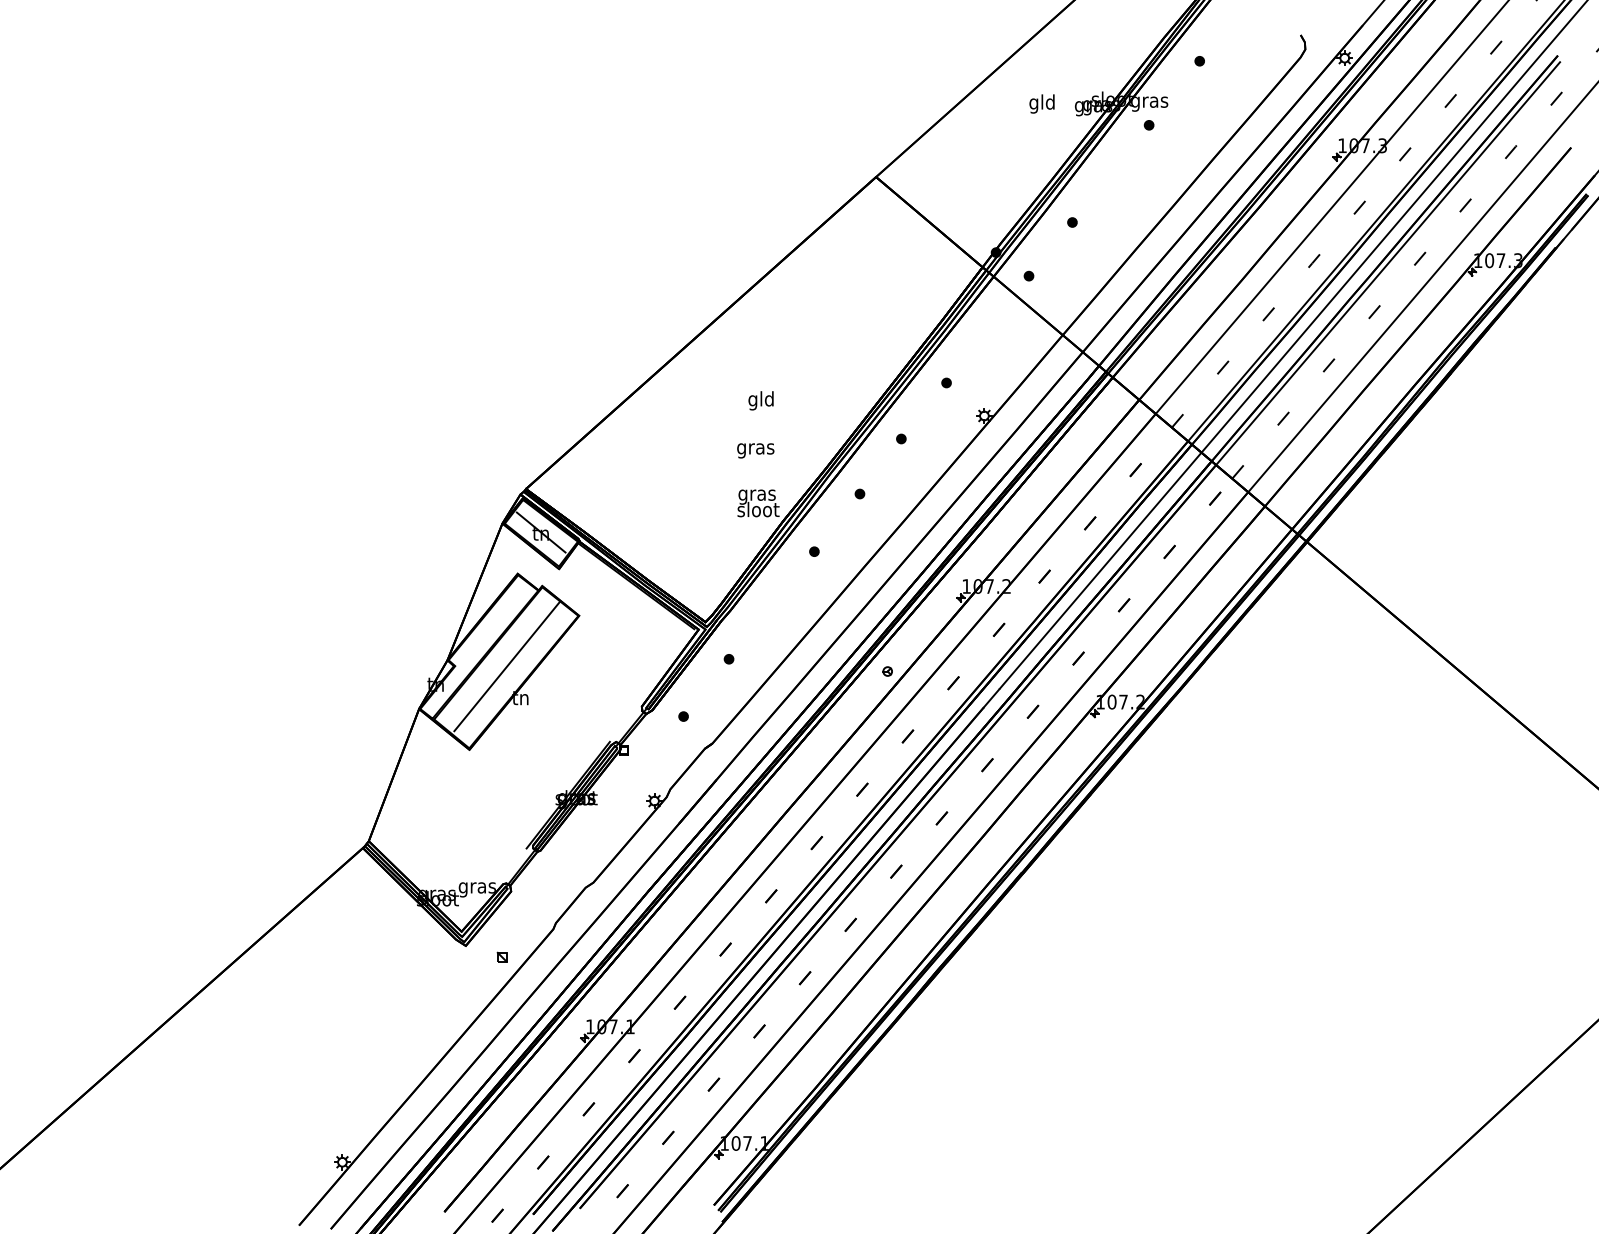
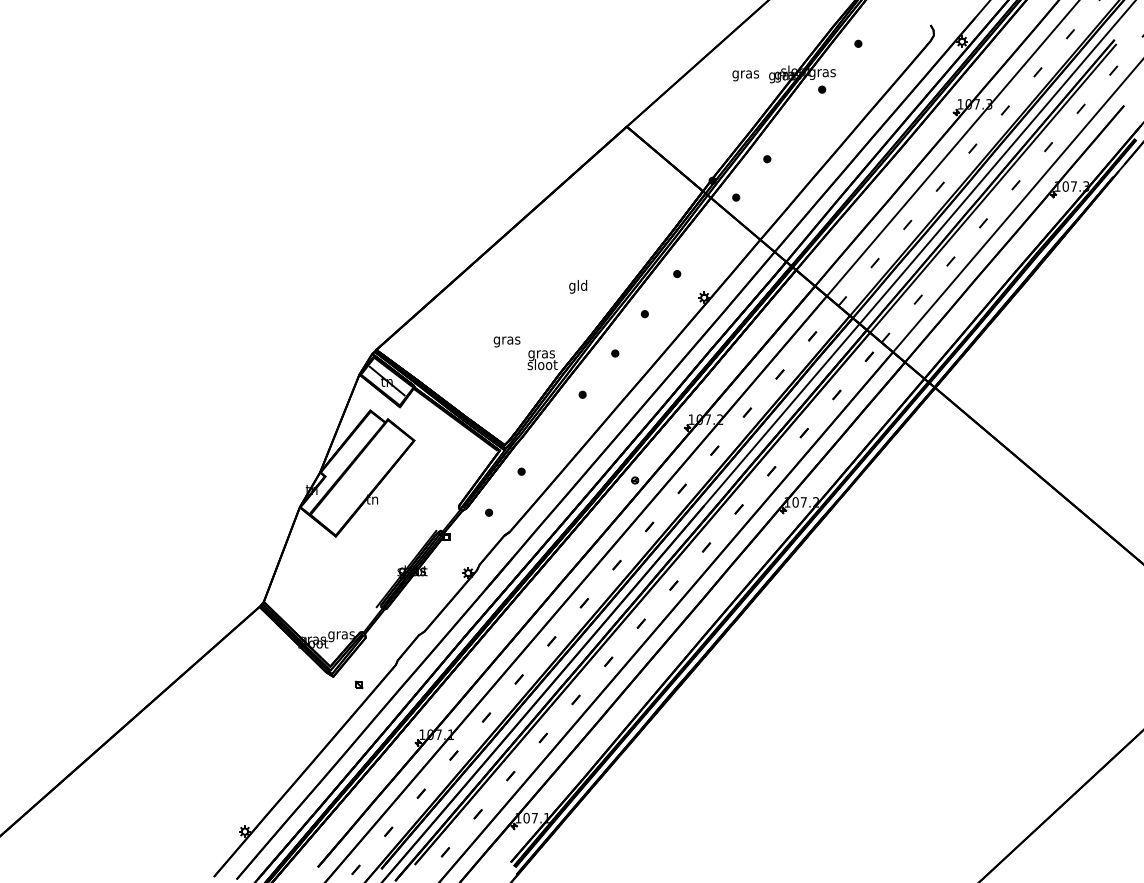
text: (1041, 103) -> (745, 74), gld -> gras
text: (760, 400) -> (577, 286), moved
text: (755, 450) -> (506, 341), moved
line: (506, 666) -> (362, 476), removed

